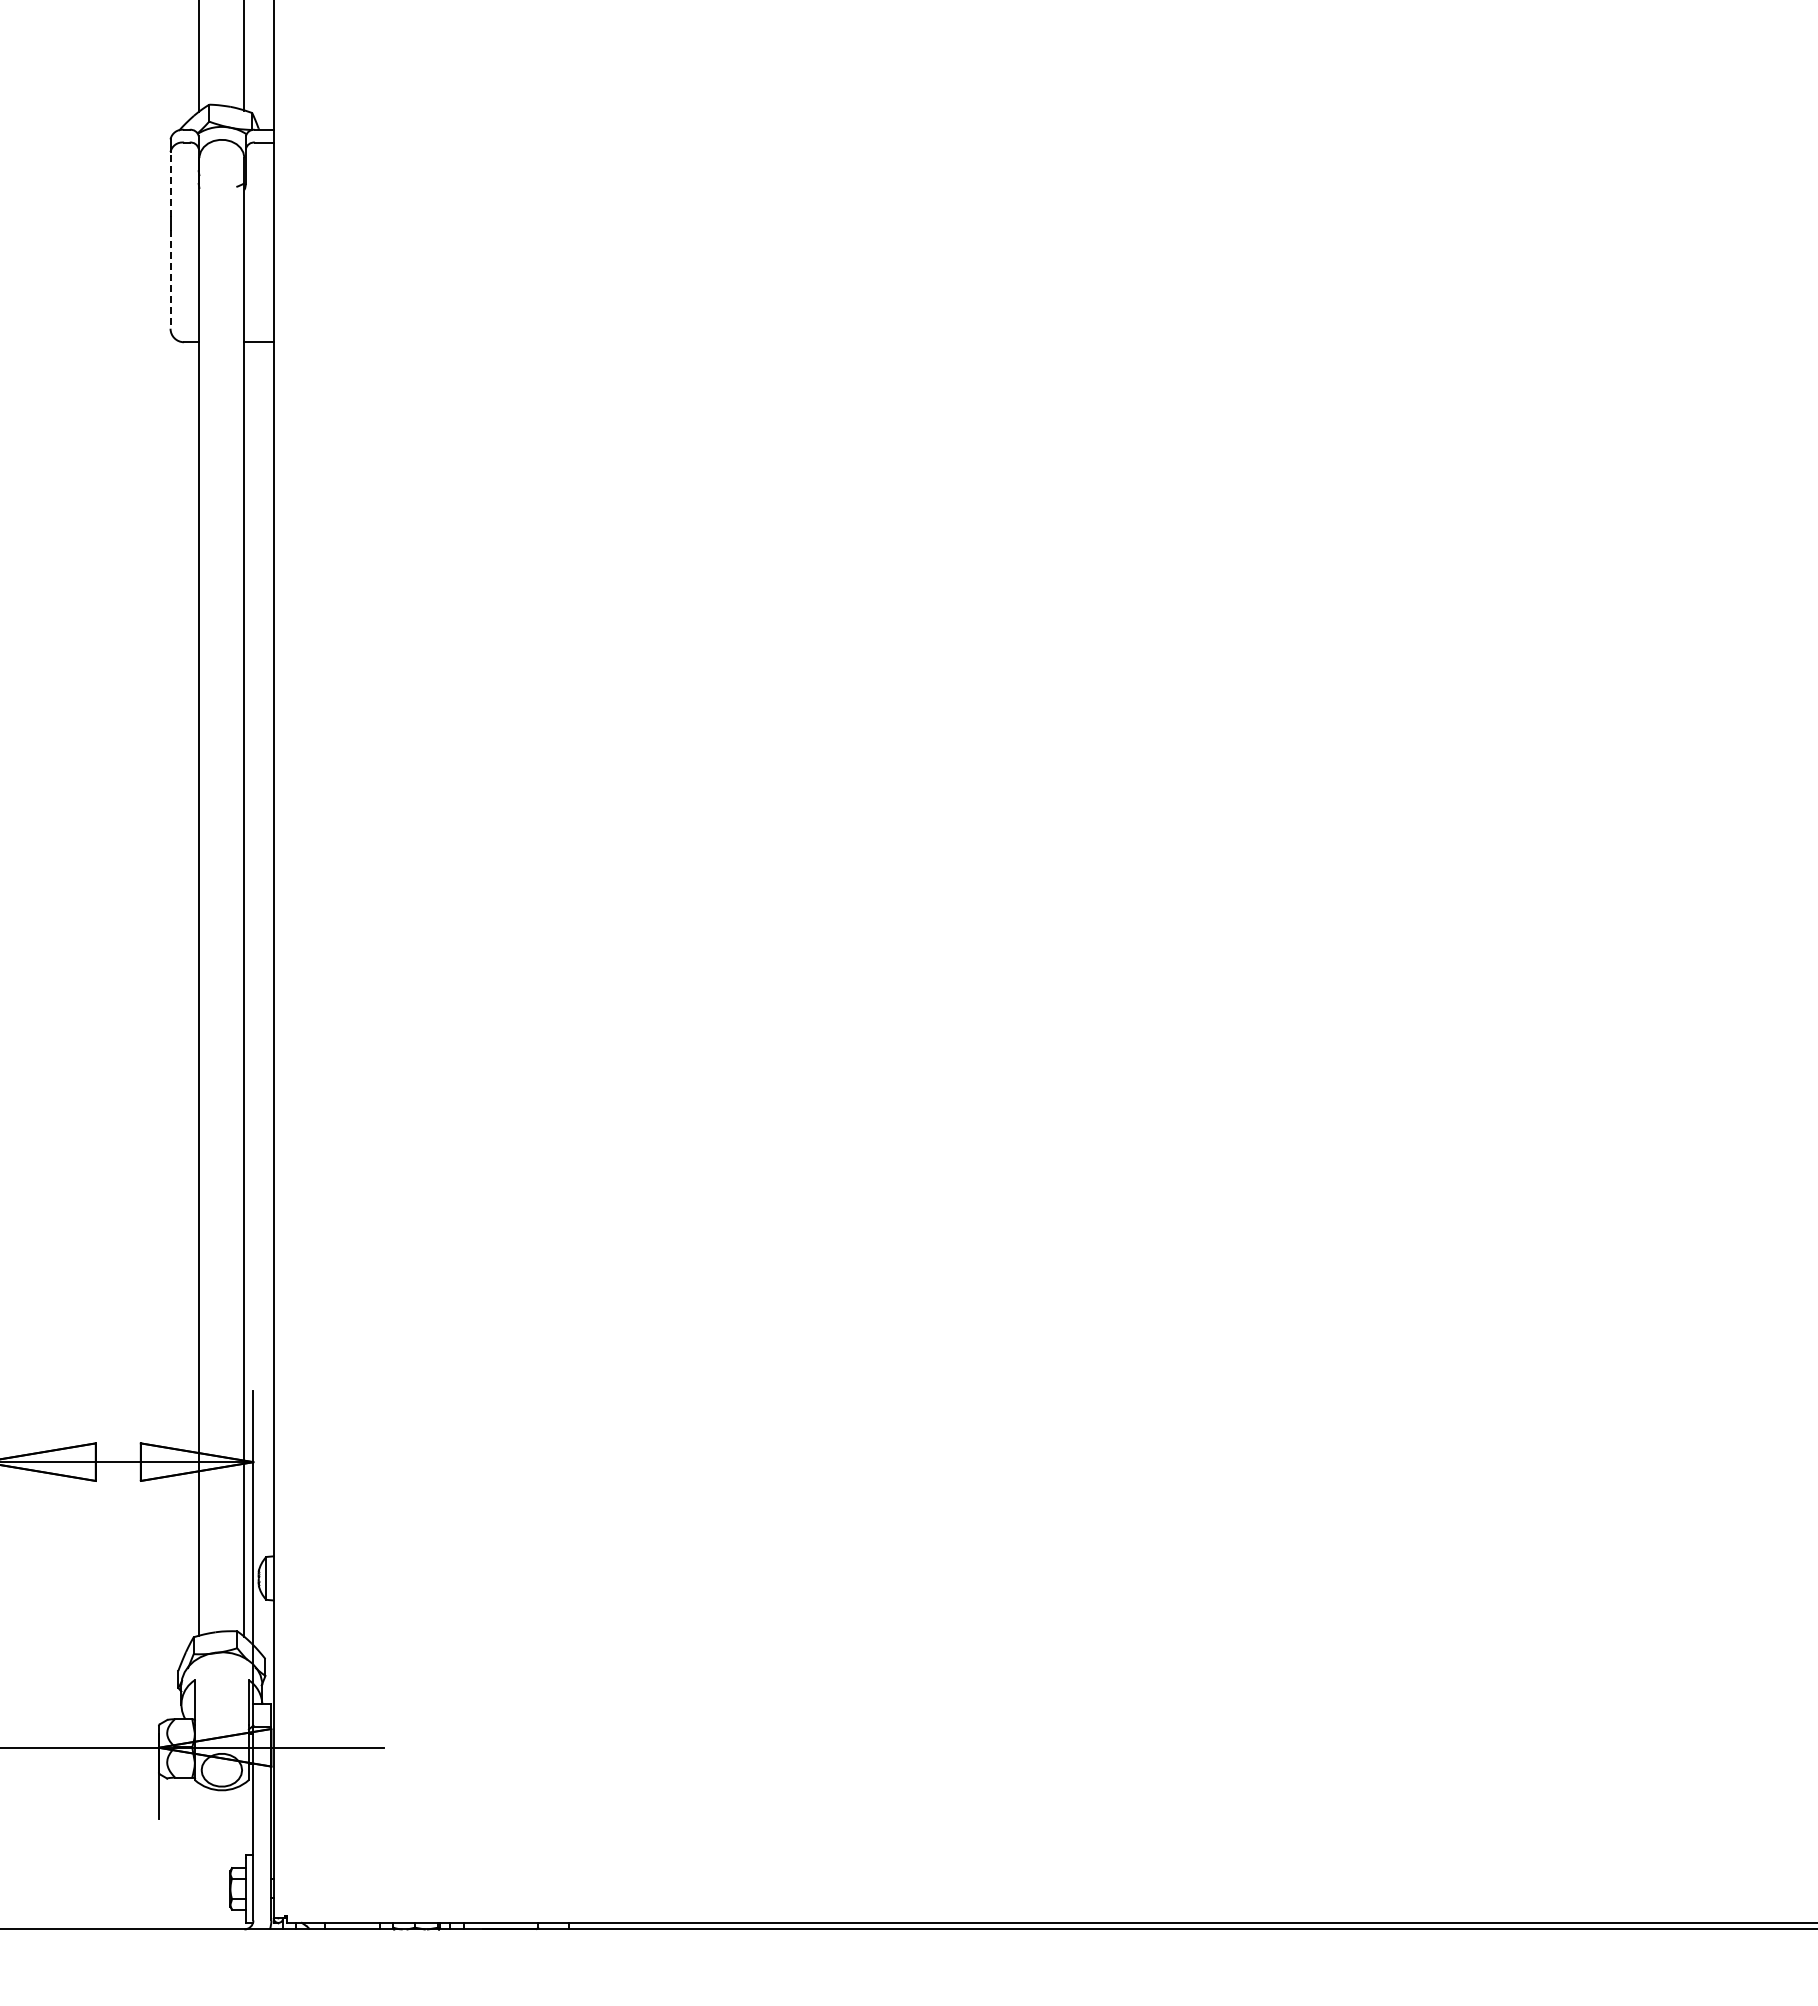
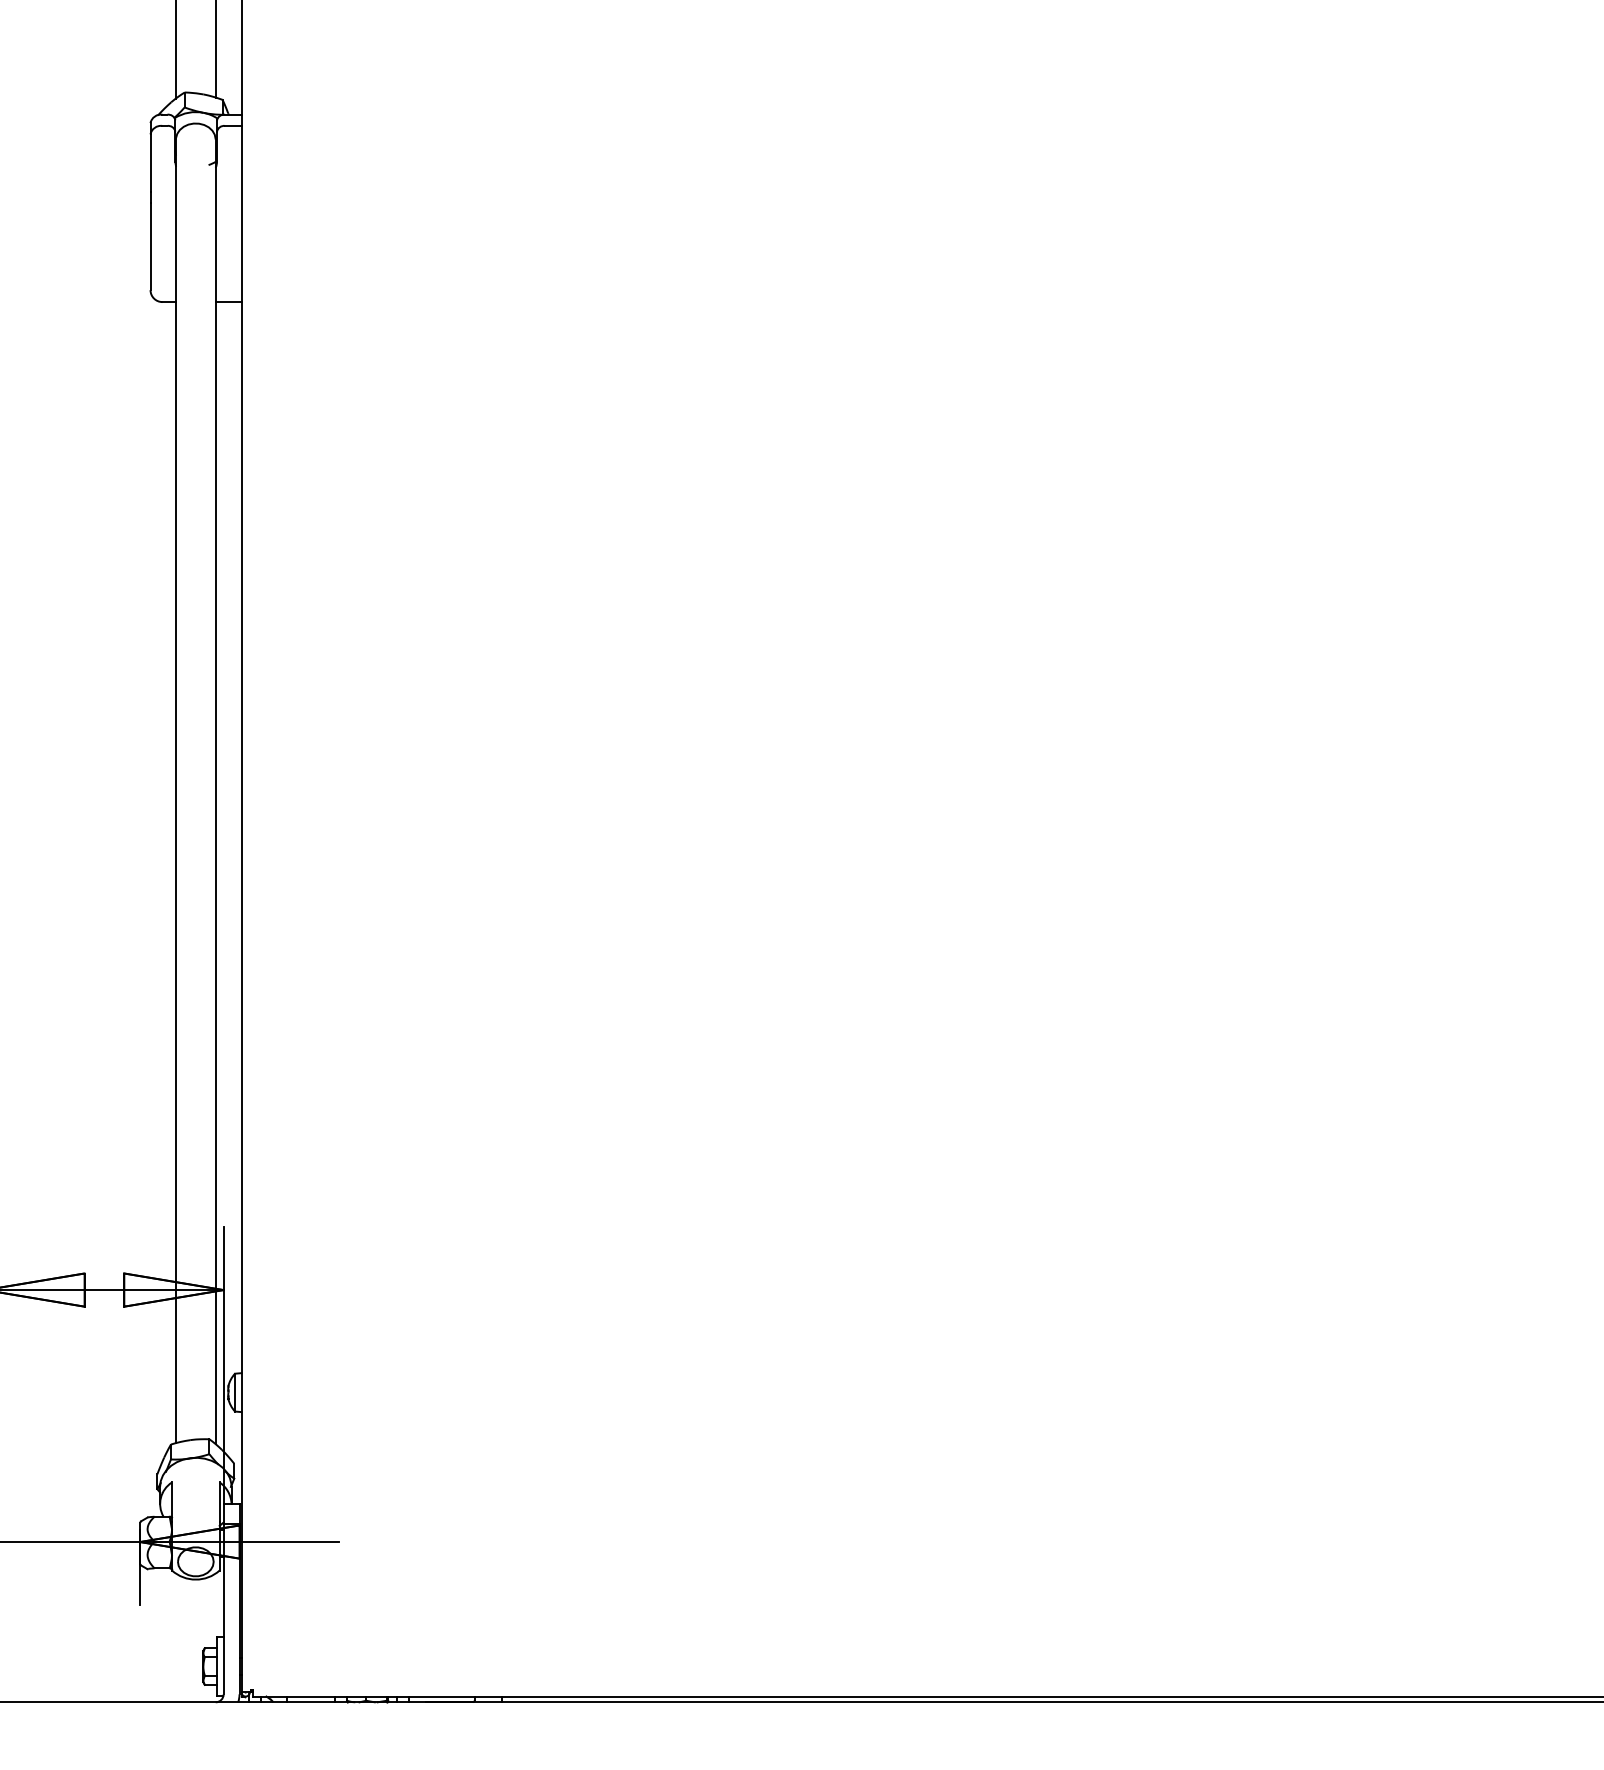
line: (170, 184) -> (150, 162), dashed -> solid
line: (170, 279) -> (150, 246), dashed -> solid

